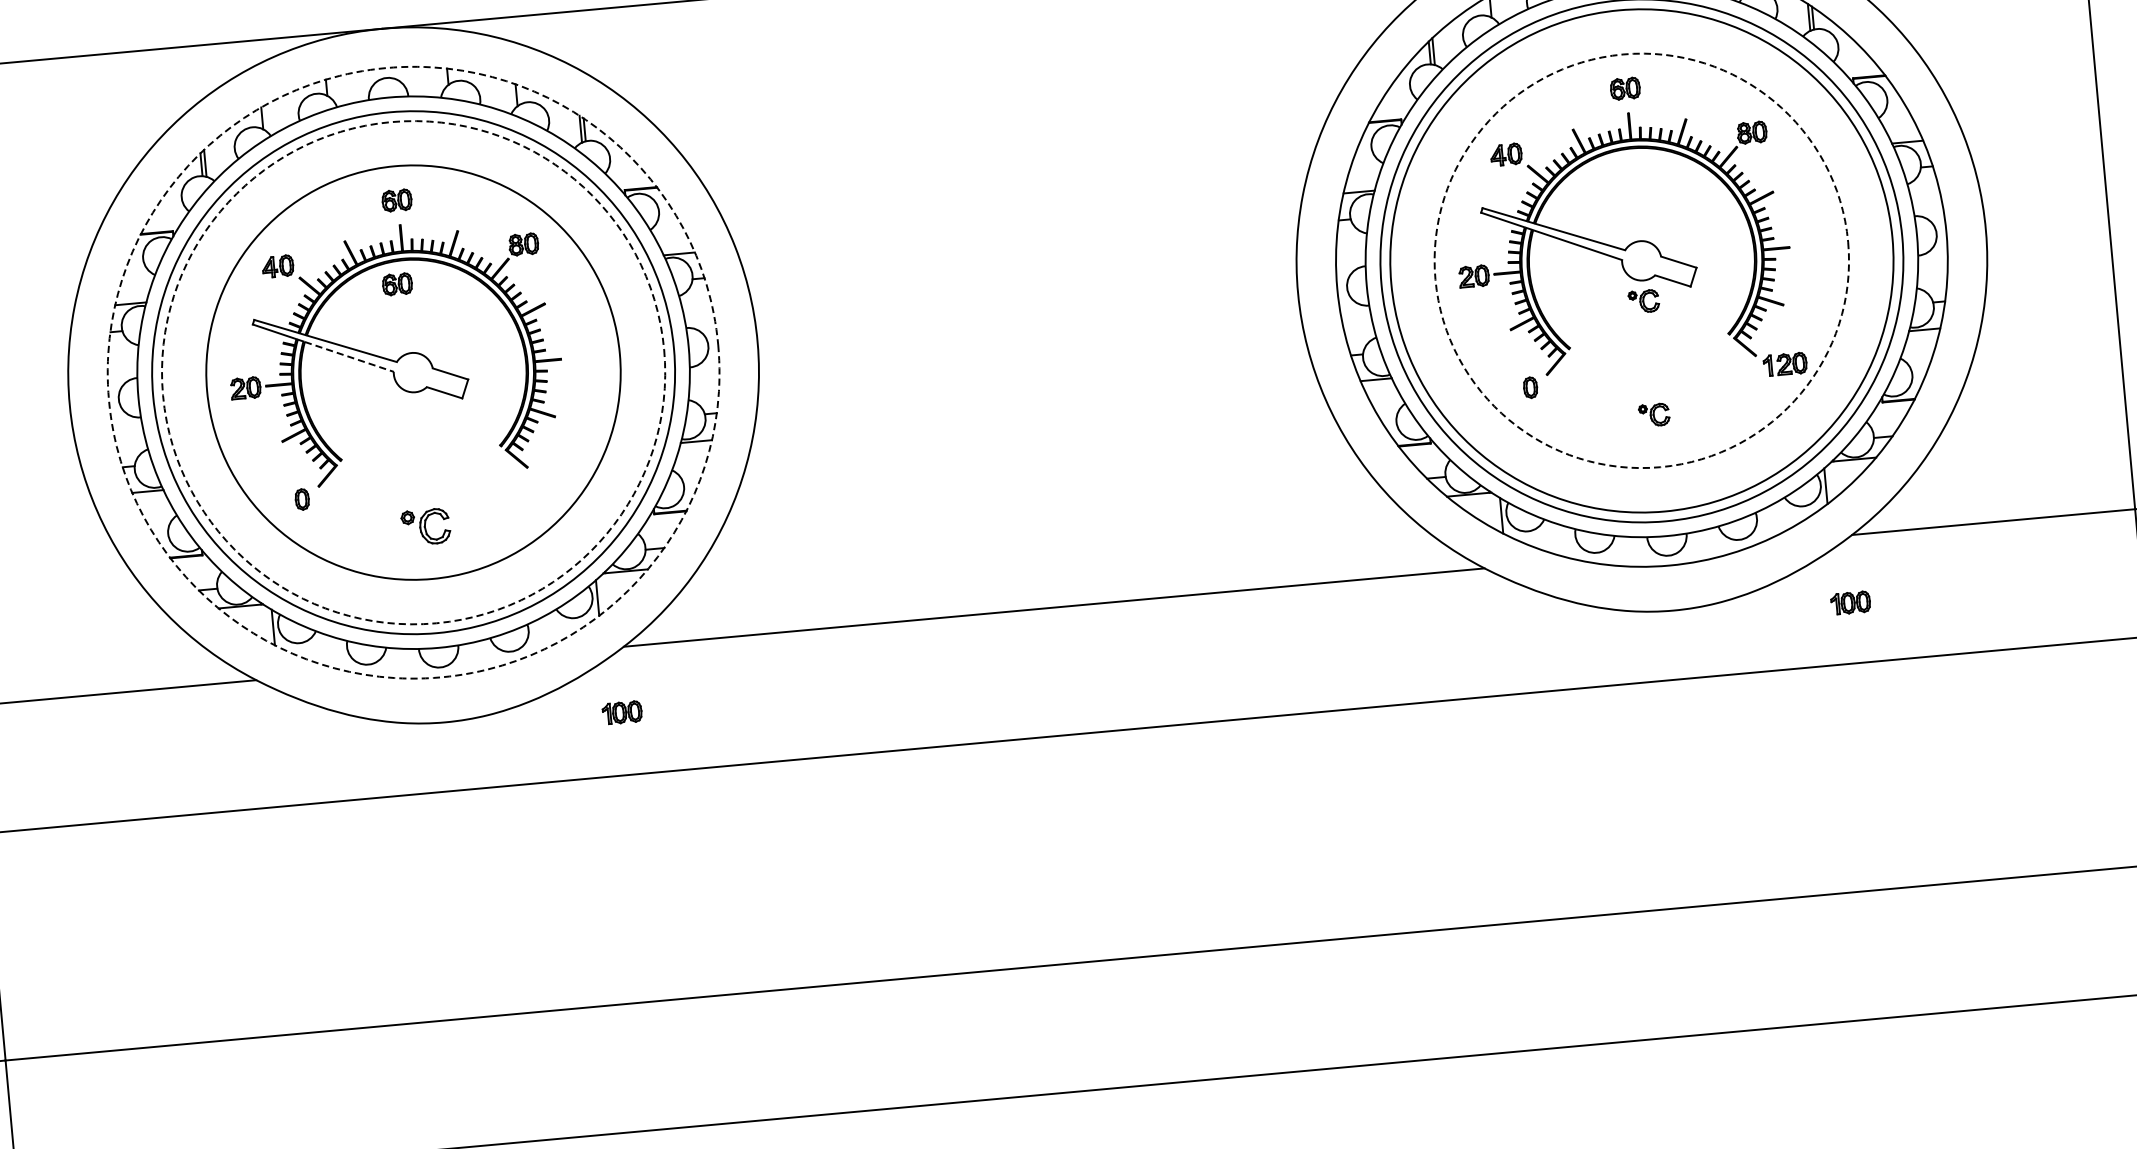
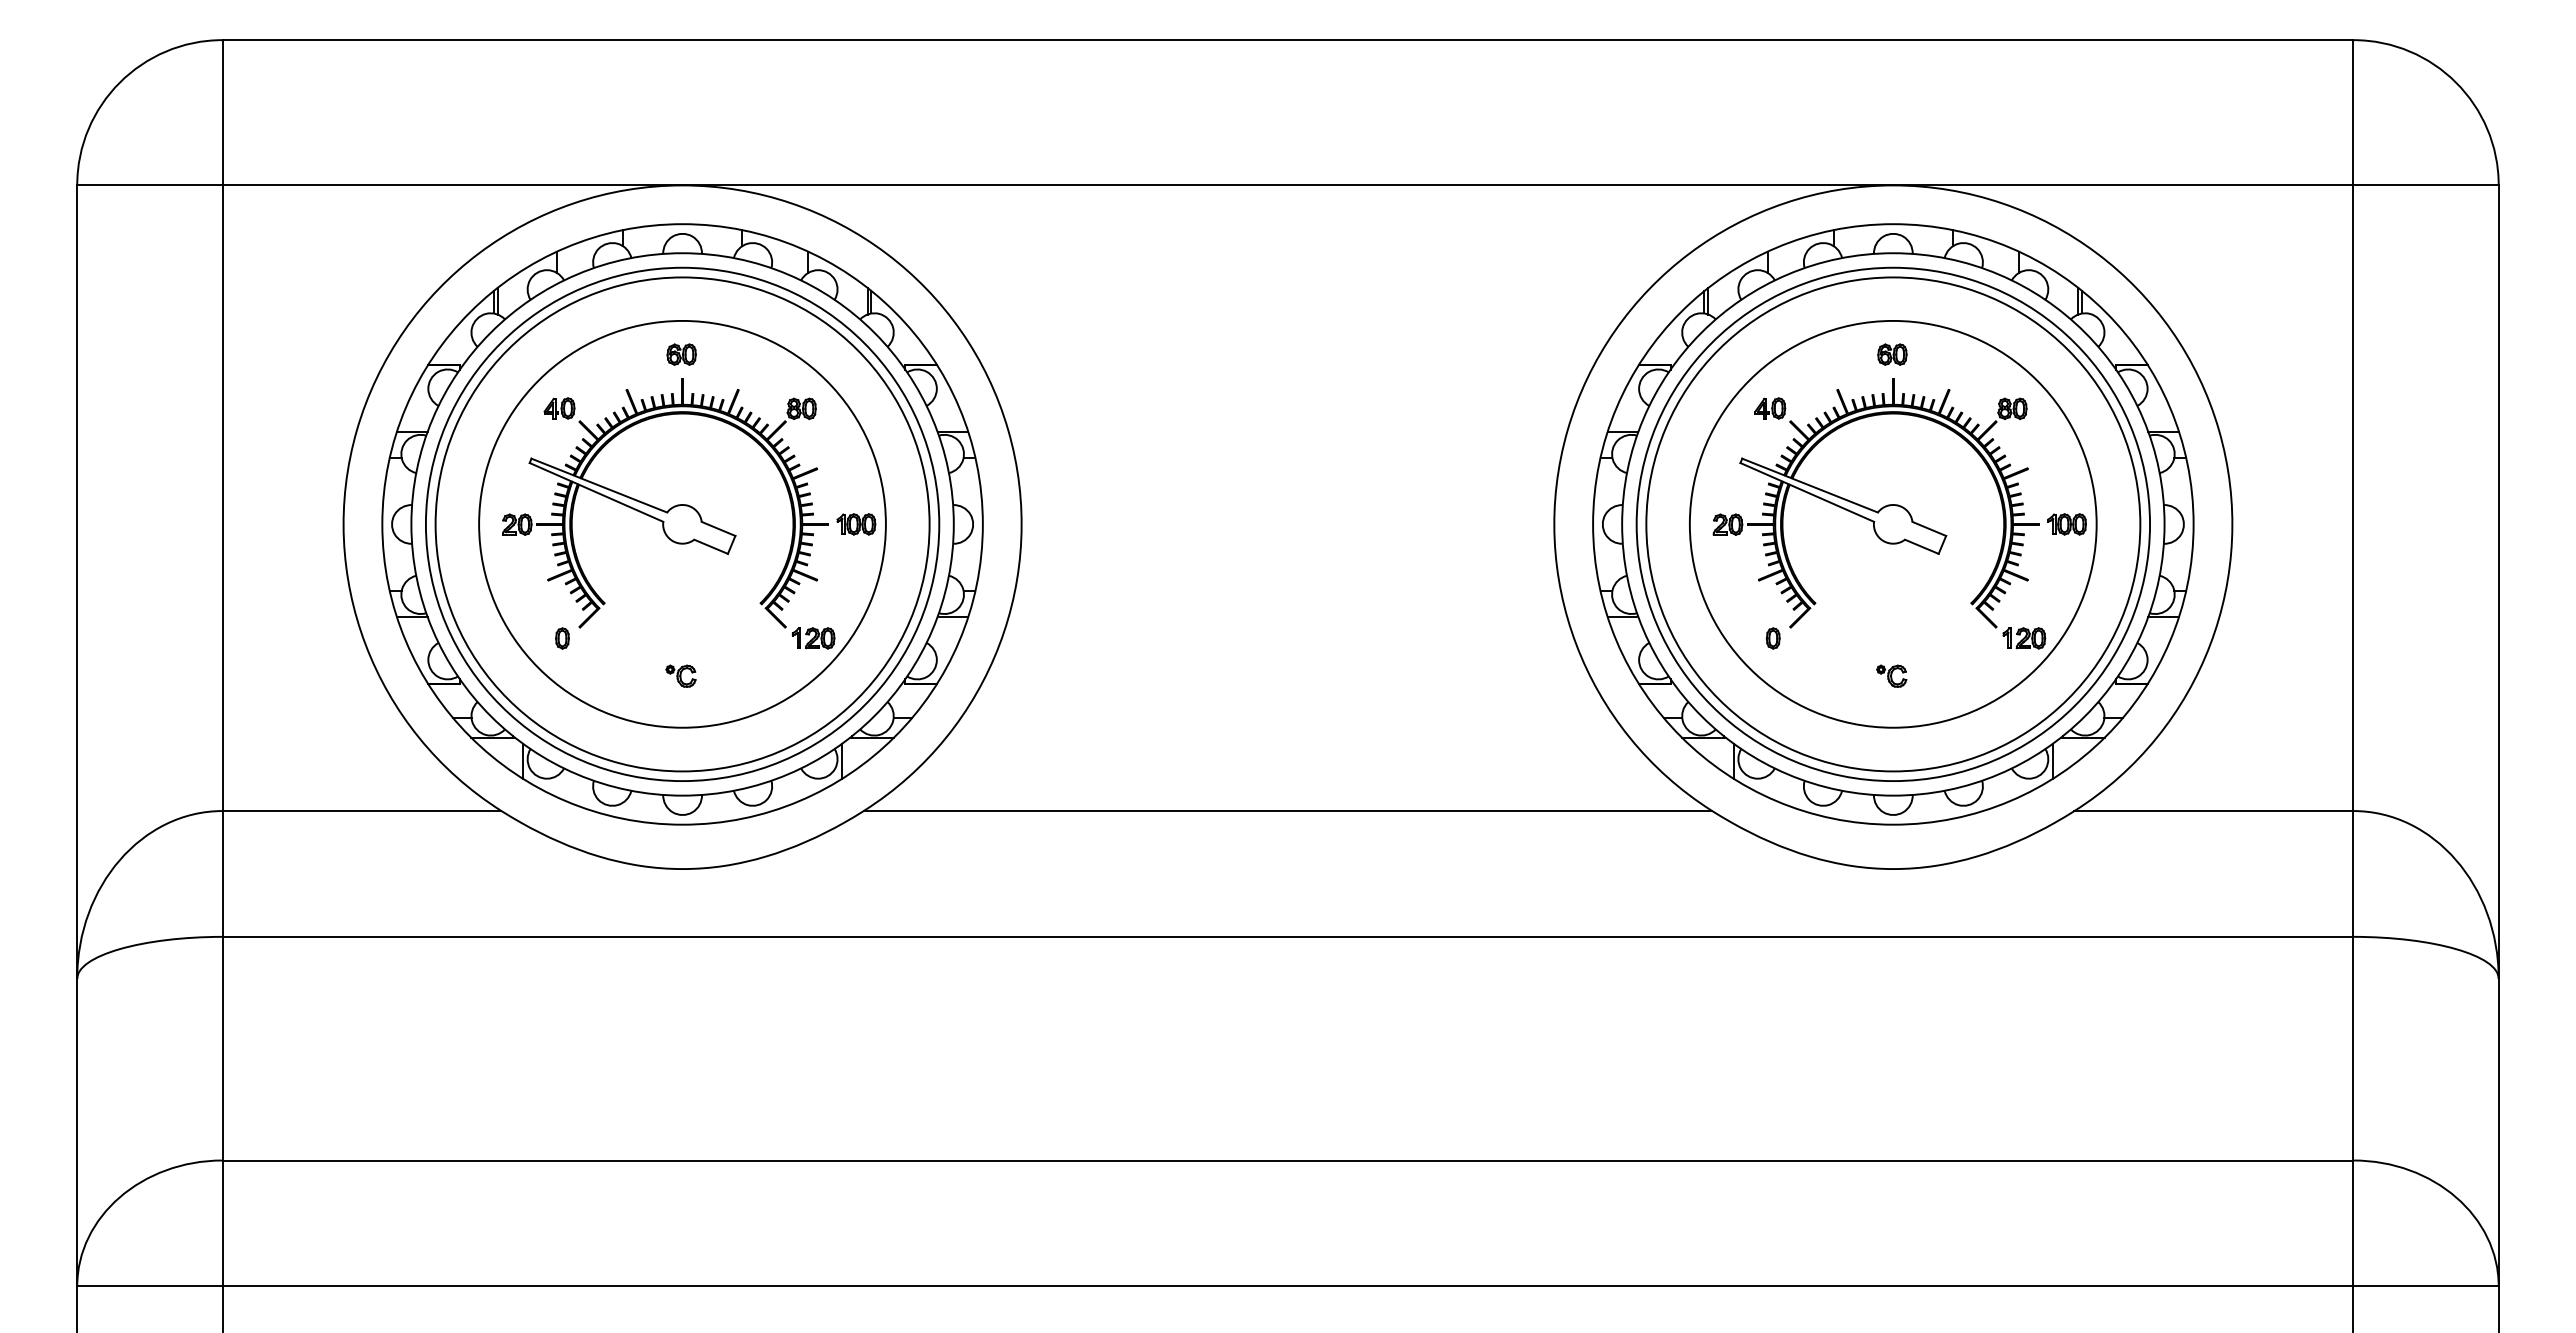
circle: (1640, 260) -> (1892, 523), dashed -> solid
part: (397, 284) -> (674, 436), removed
part: (1643, 300) -> (1891, 563), removed
line: (349, 357) -> (621, 503), dashed -> solid
circle: (413, 372) -> (682, 524), dashed -> solid
circle: (413, 372) -> (682, 524), dashed -> solid
part: (556, 476) -> (813, 638), added
part: (425, 526) -> (680, 675), size x0.62
part: (1850, 603) -> (2066, 524), moved
part: (622, 712) -> (856, 524), moved

